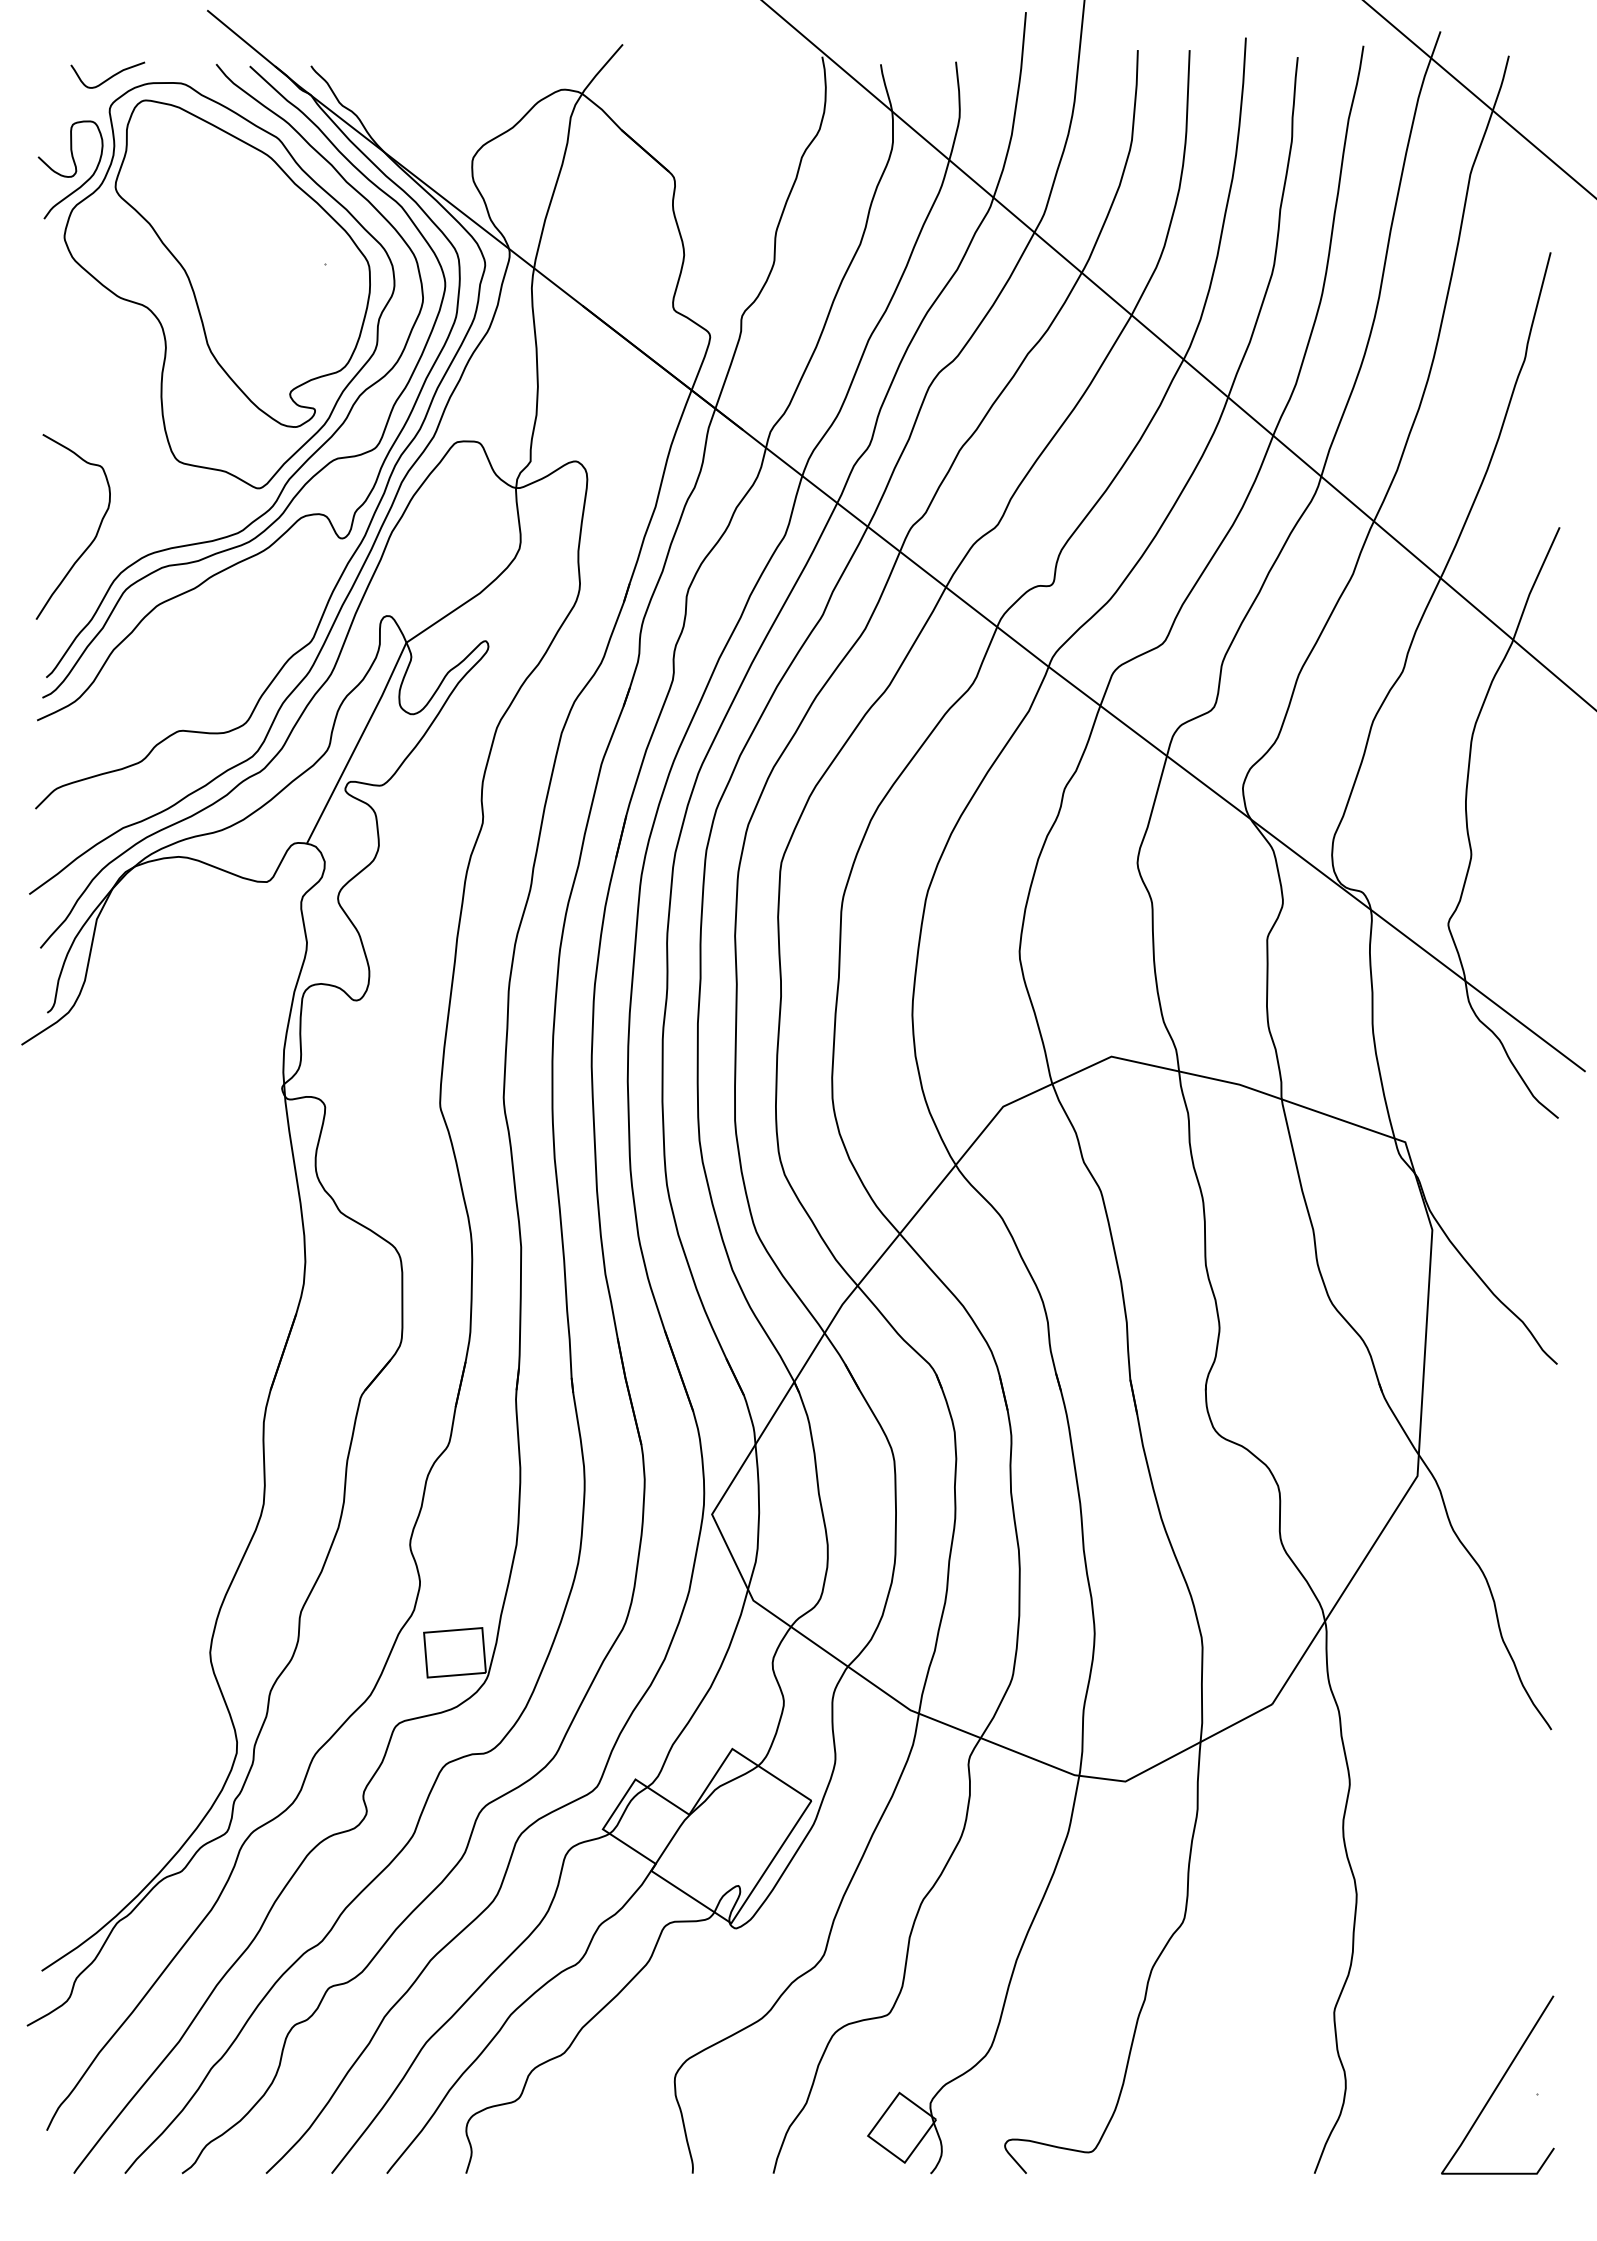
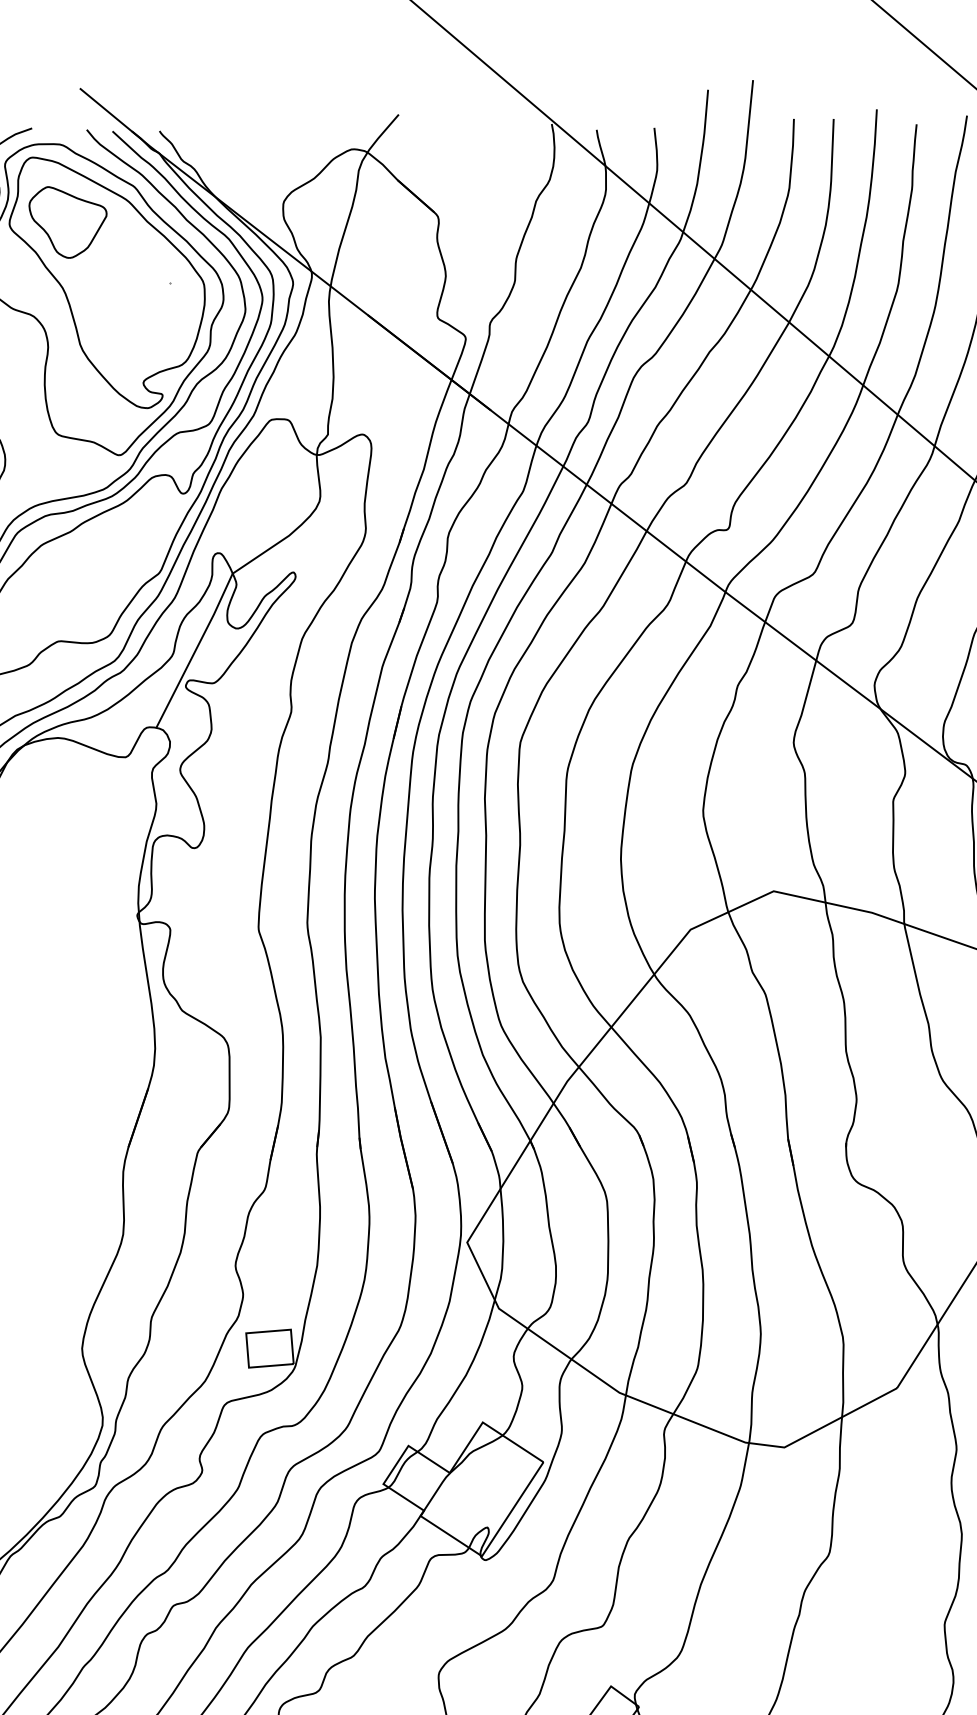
part: (191, 185) -> (67, 222), added

